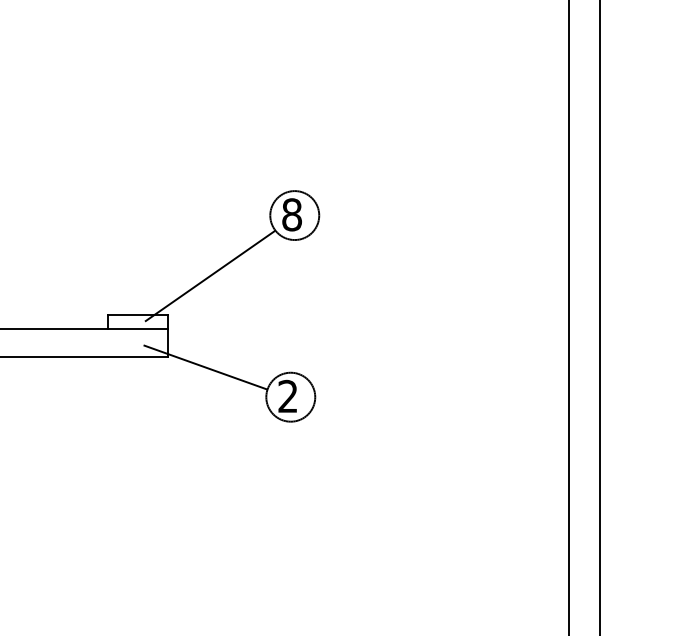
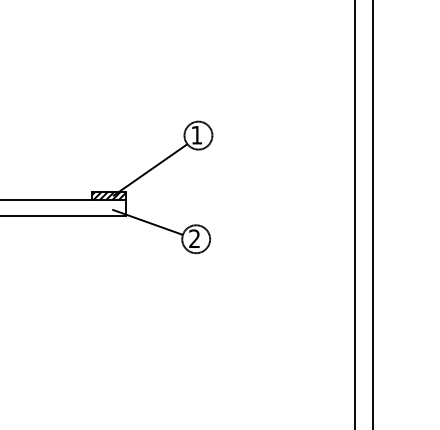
text: (291, 213) -> (196, 134), 8 -> 1
hatch: (137, 322) -> (108, 196), added

